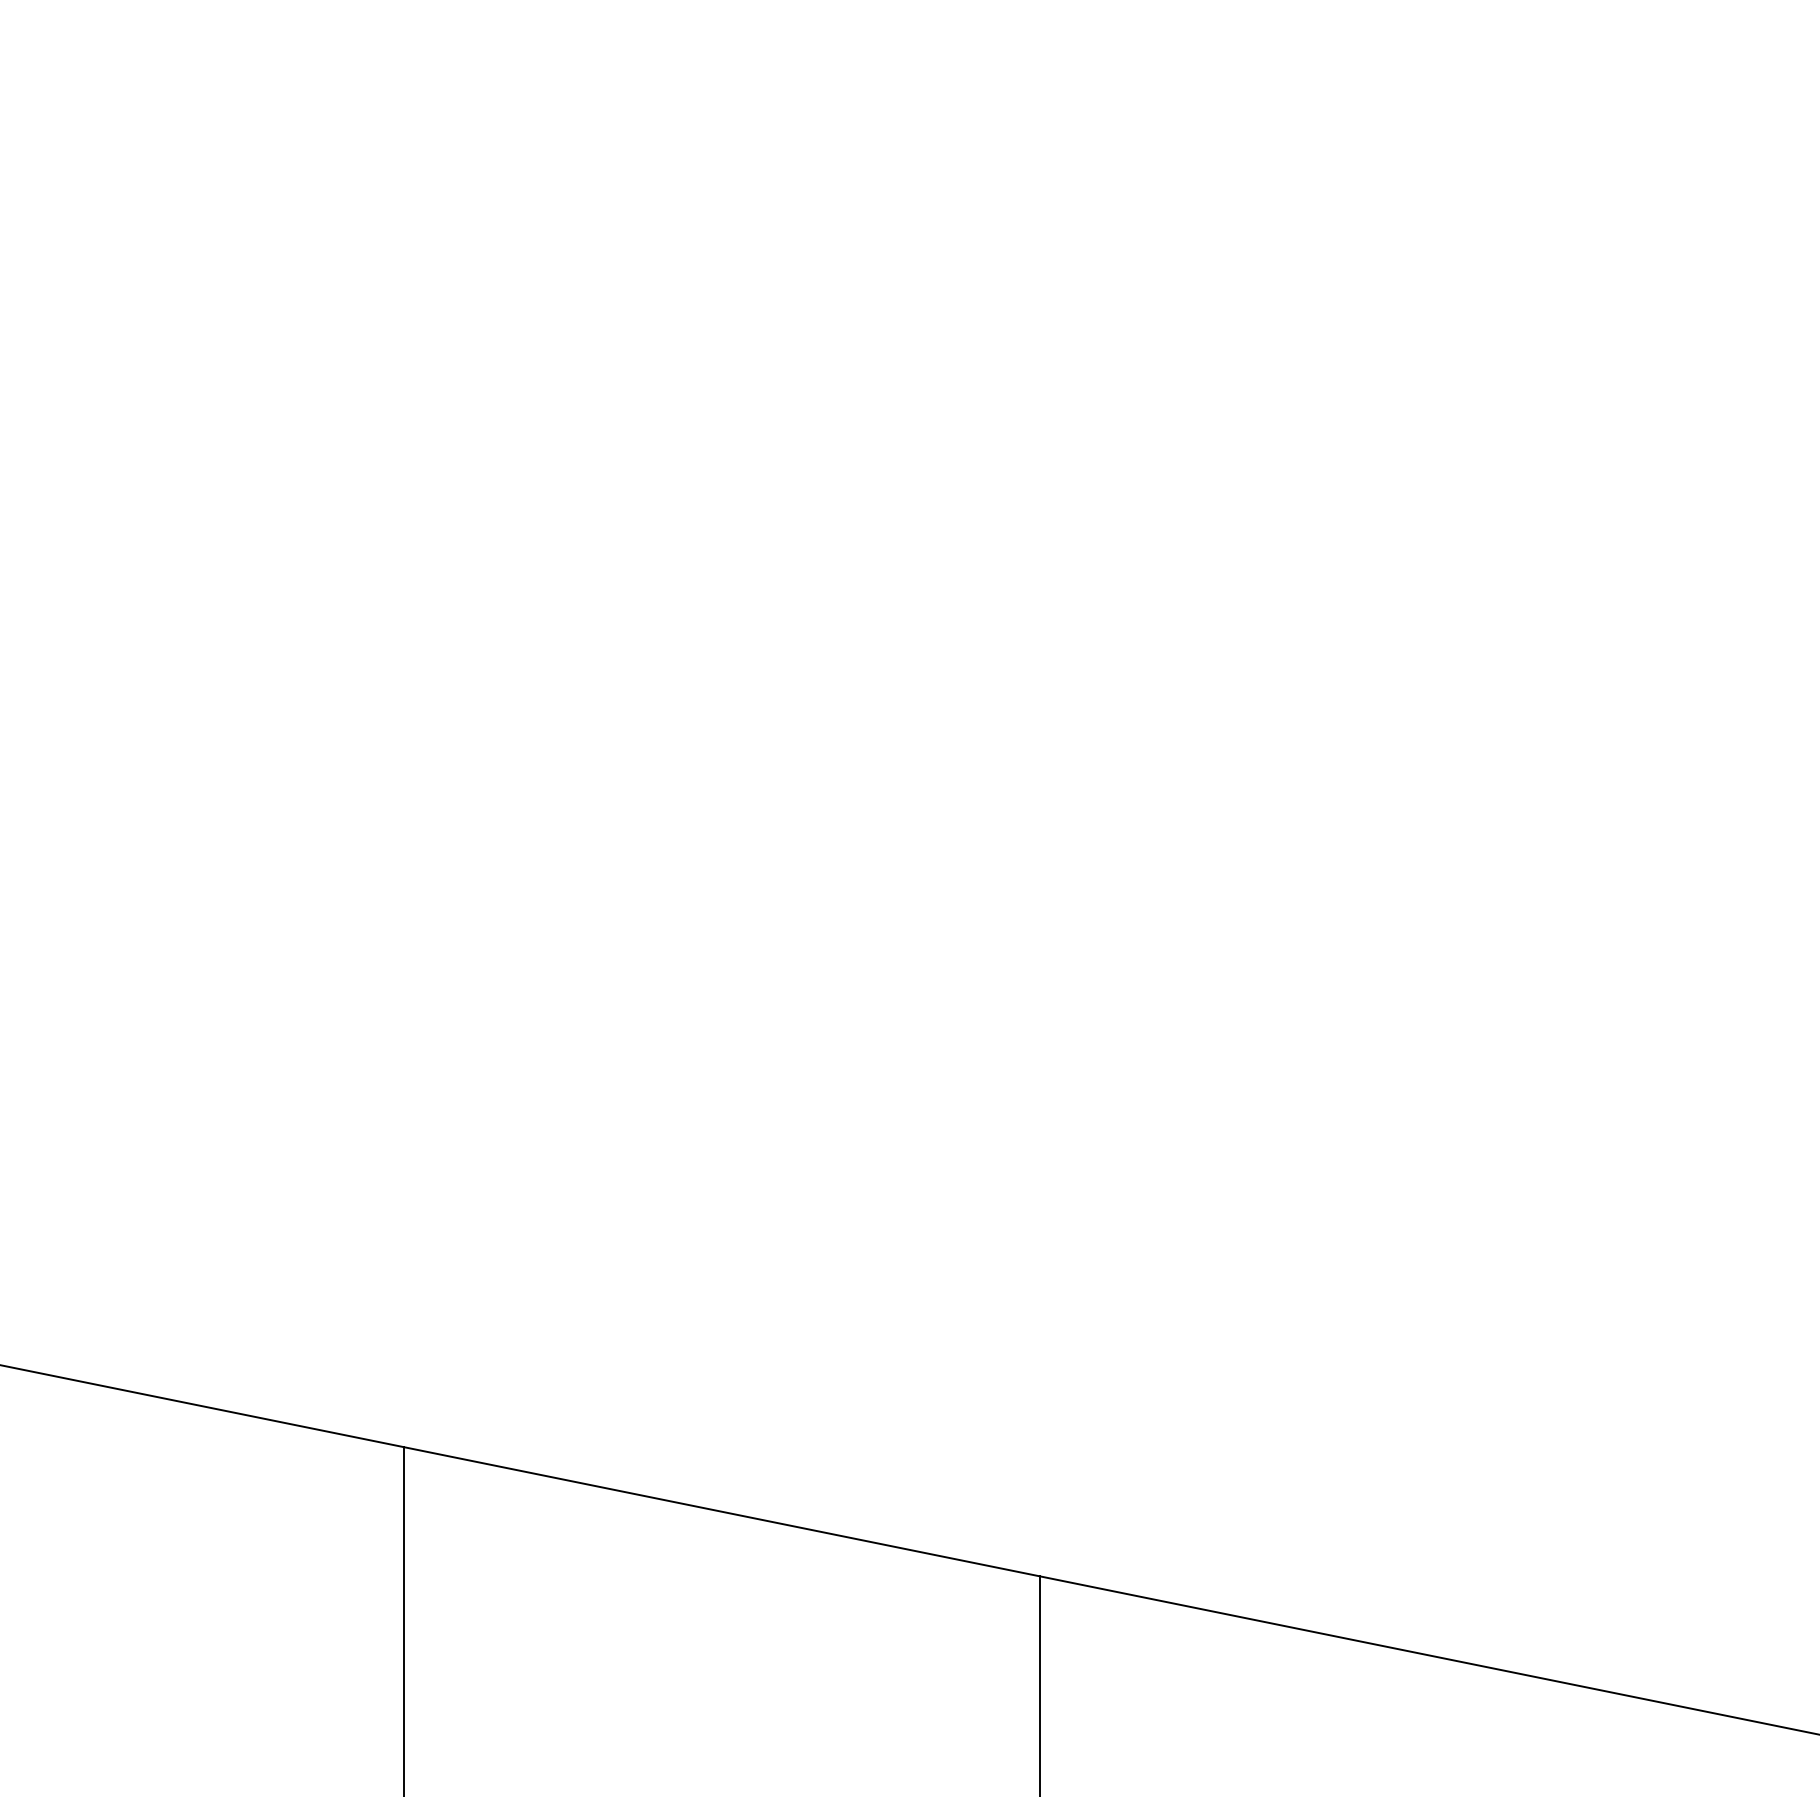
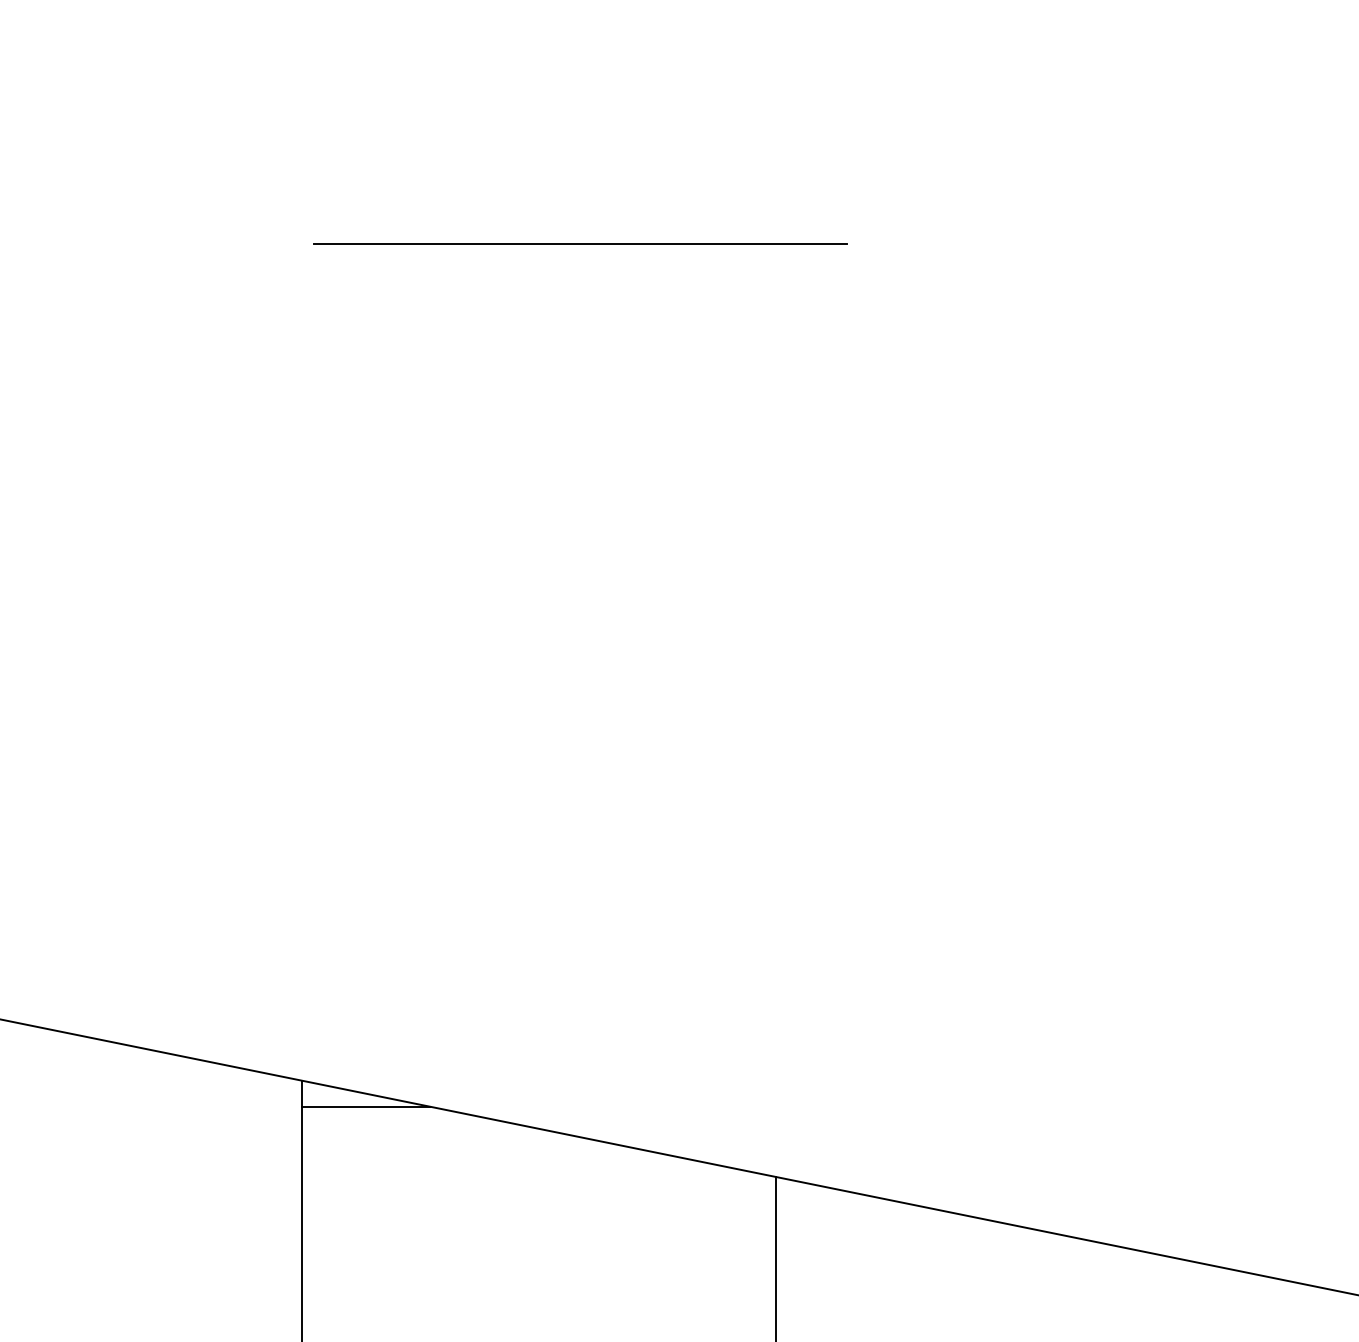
line: (777, 326) -> (580, 243), added
line: (489, 1481) -> (365, 1106), added

